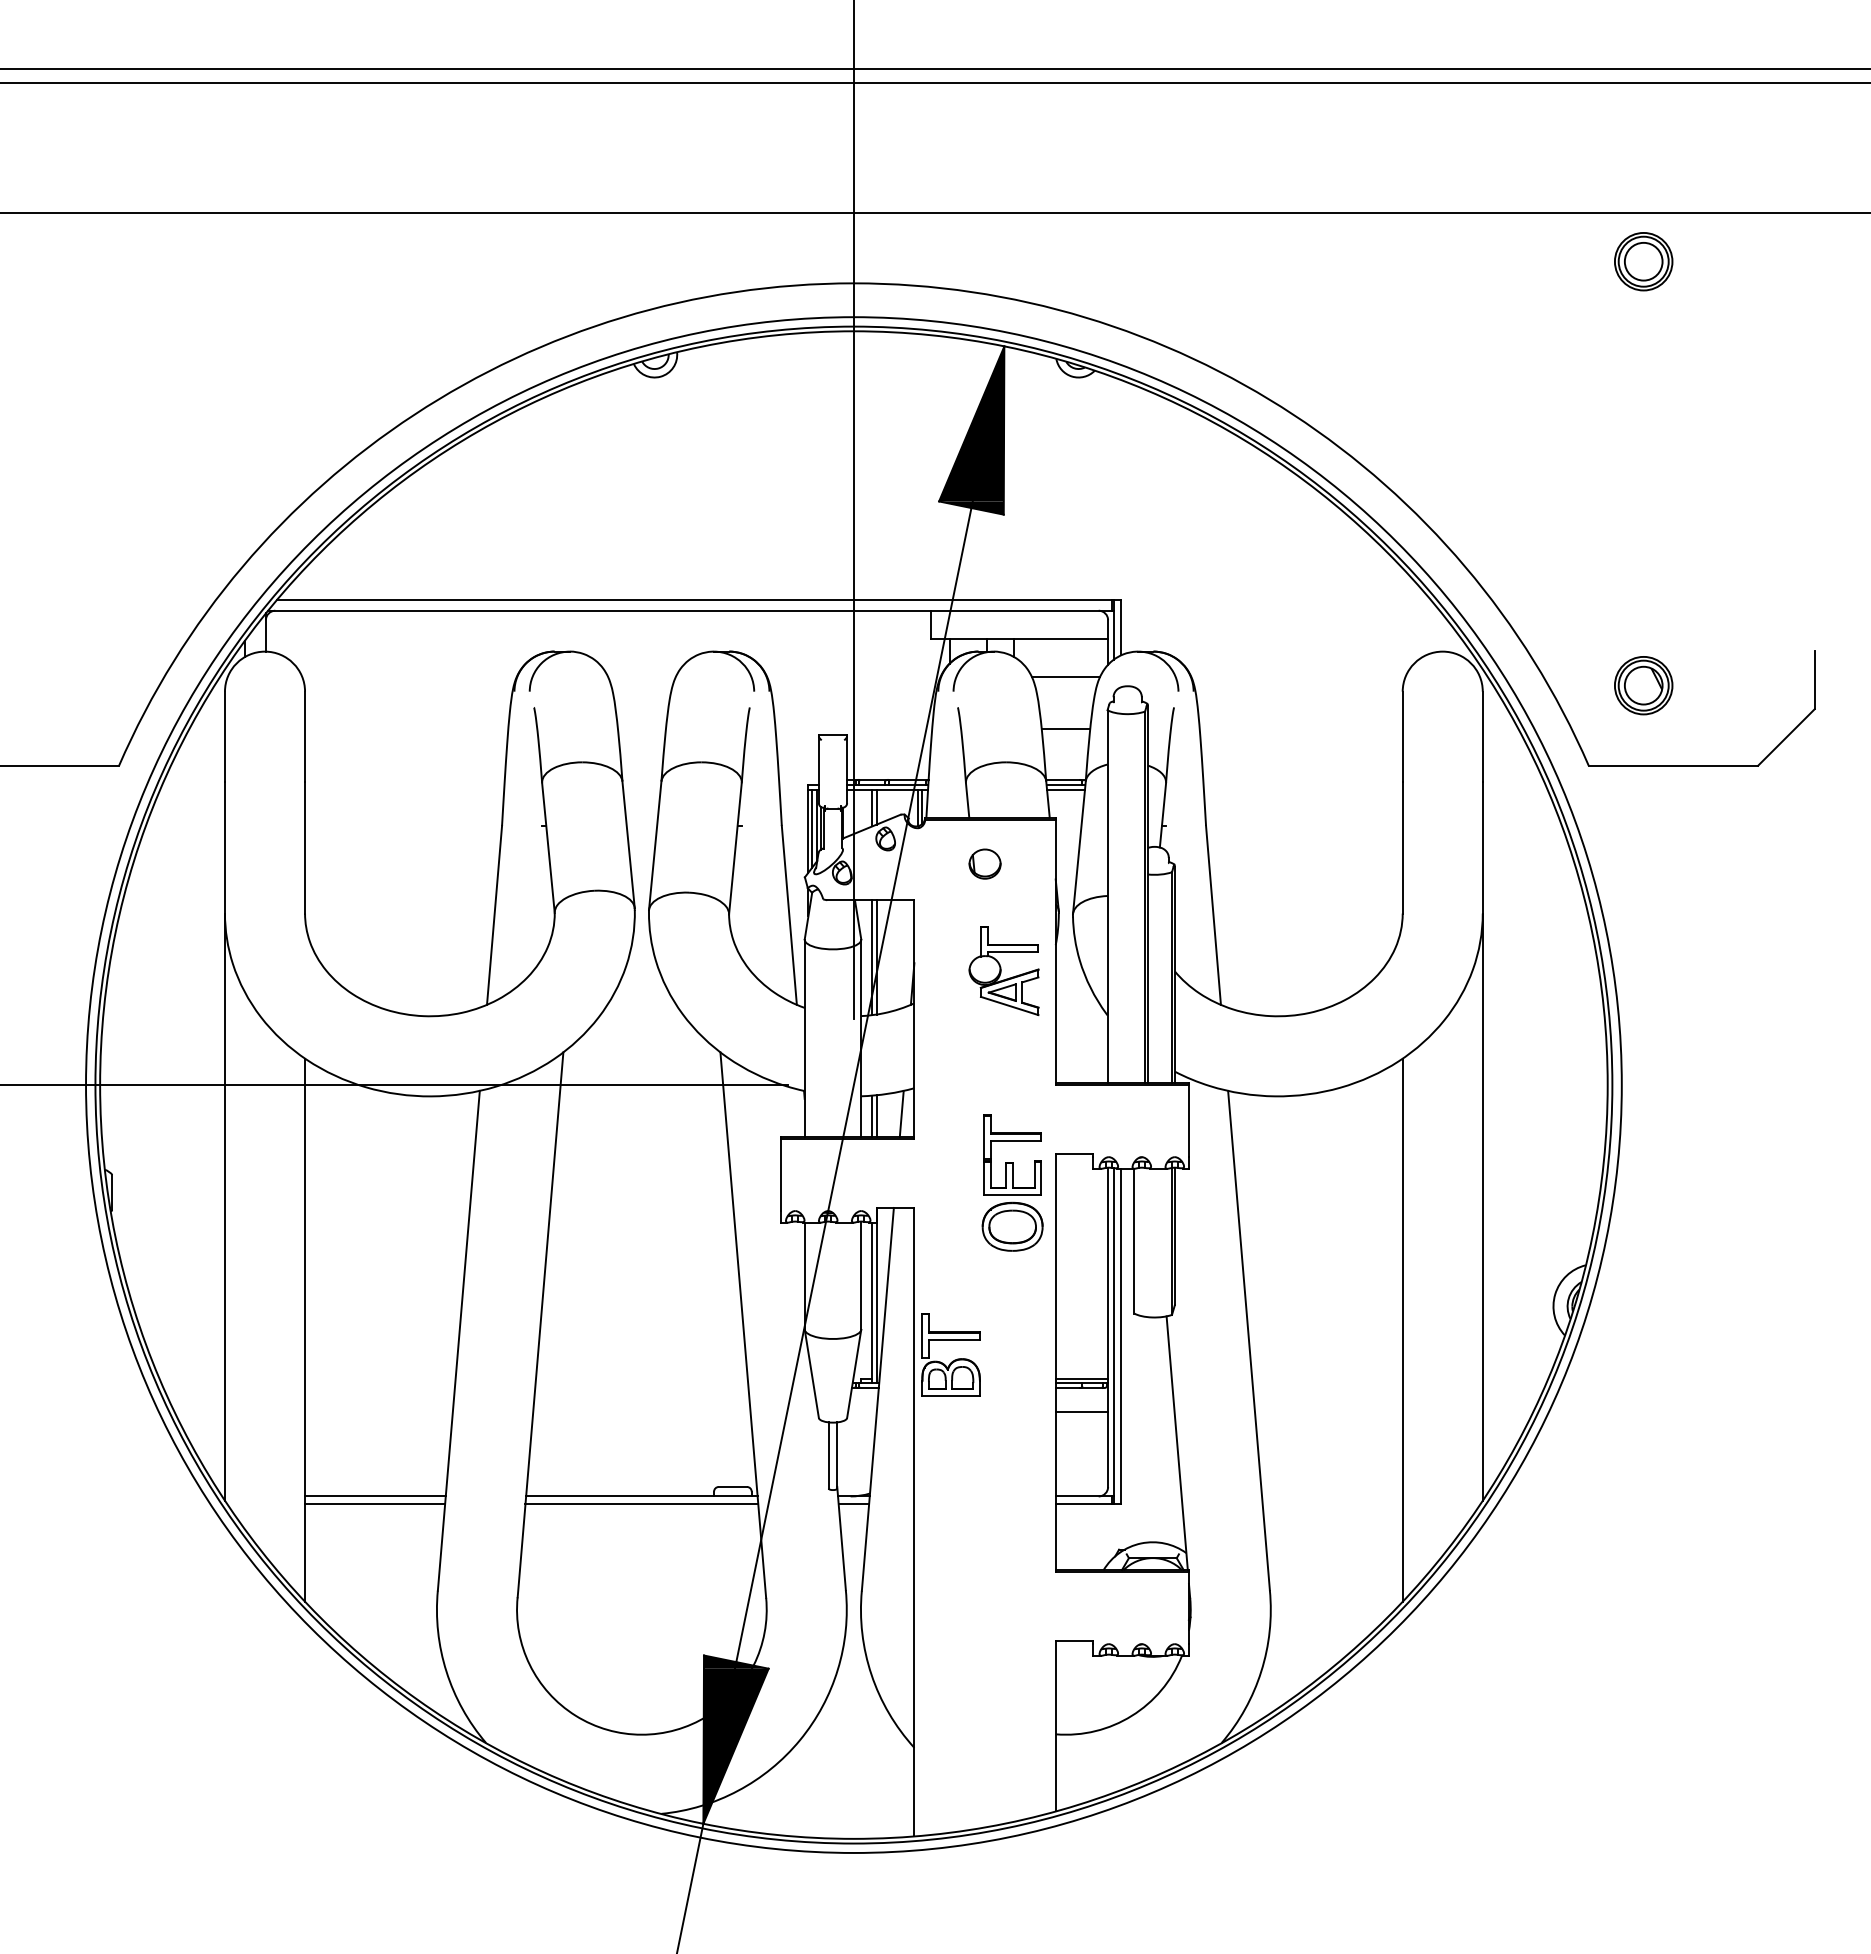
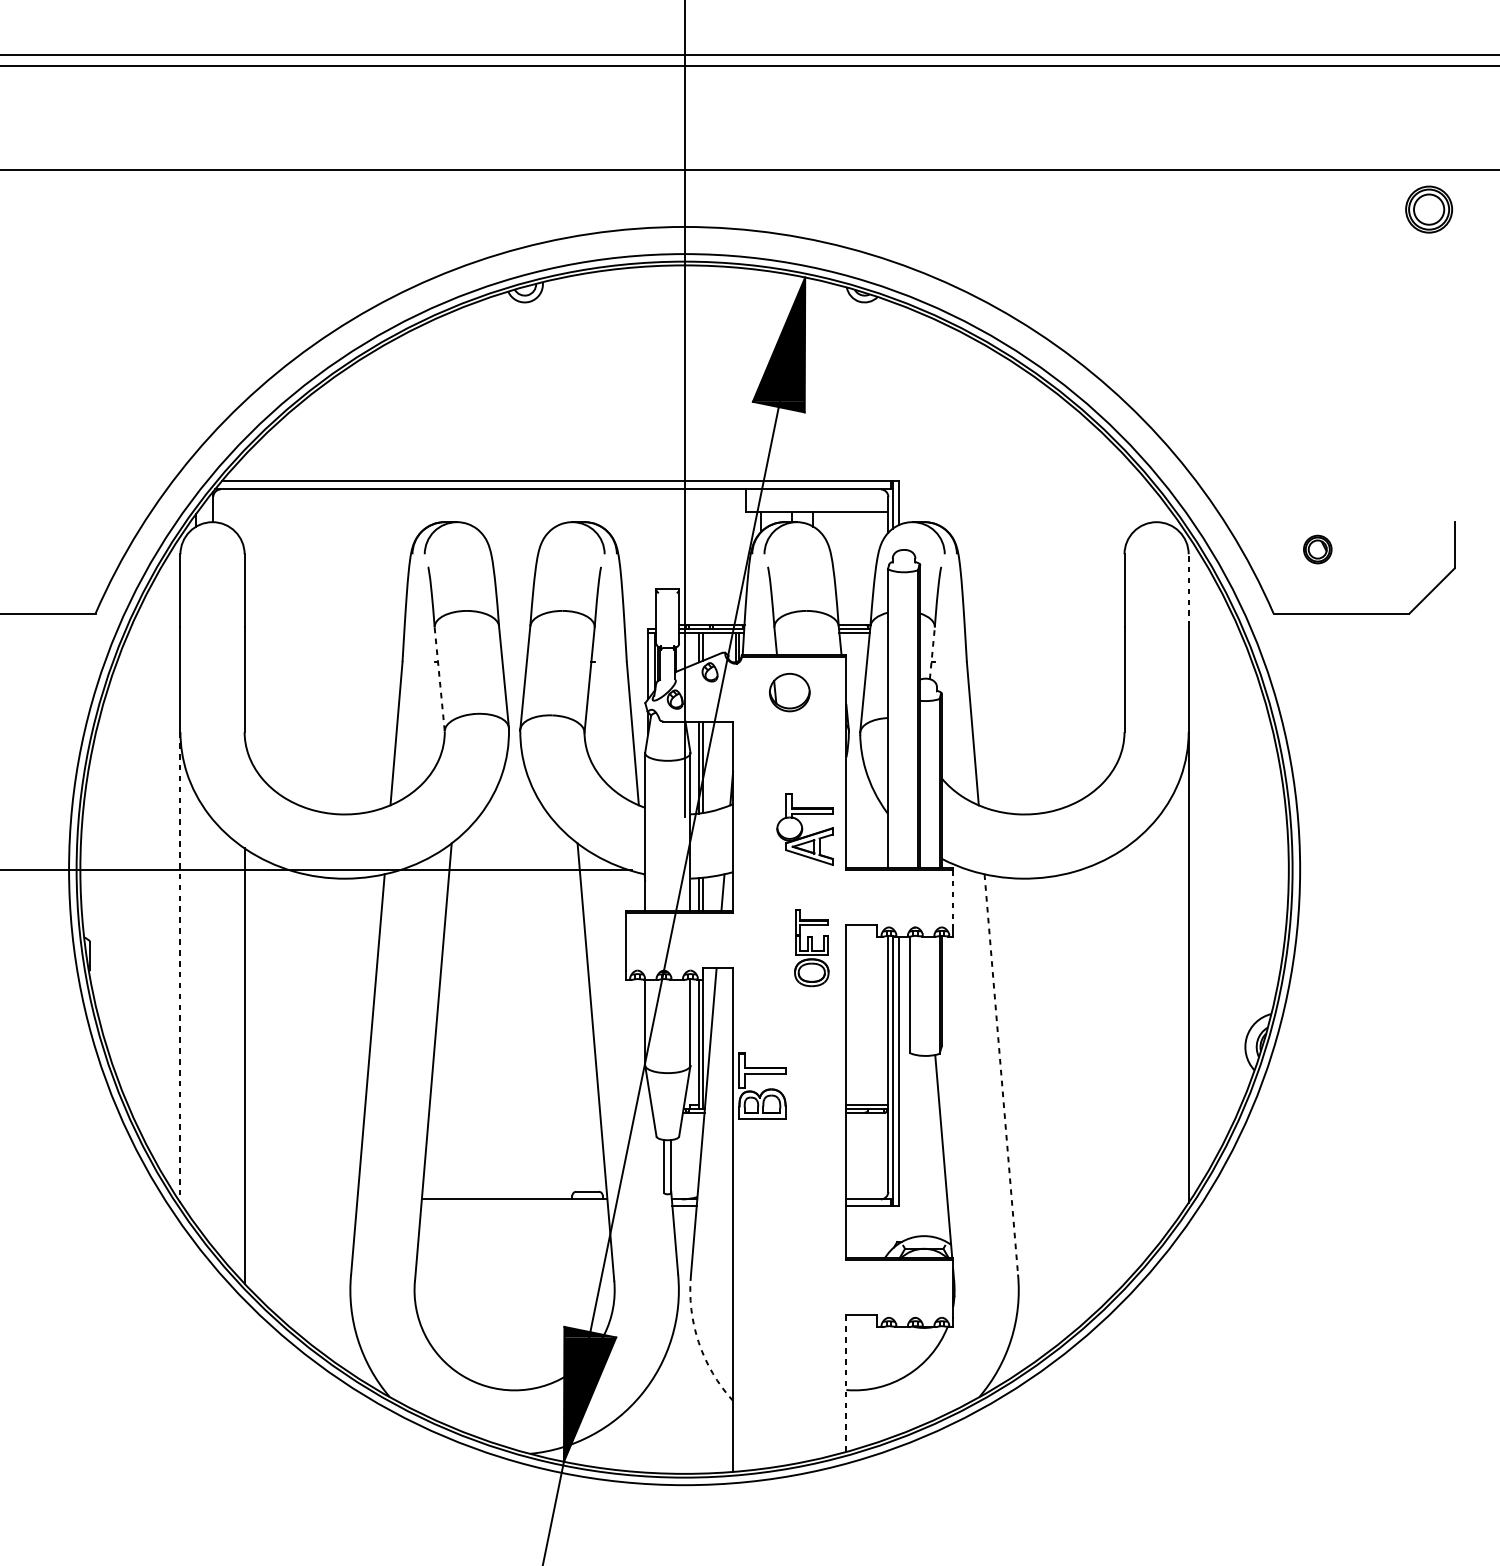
part: (1643, 261) -> (1428, 209), moved
line: (1065, 676) -> (854, 542), removed
part: (1643, 685) -> (1317, 549), size x0.6
line: (1065, 728) -> (854, 583), removed
line: (1482, 736) -> (1188, 590), solid -> dashed
line: (1163, 814) -> (932, 652), solid -> dashed
line: (812, 828) -> (651, 663), removed
line: (548, 848) -> (439, 679), solid -> dashed
part: (984, 863) -> (789, 692), size x1.6
part: (1003, 971) -> (804, 829), moved
line: (1188, 1121) -> (952, 898), solid -> dashed
part: (1012, 1182) -> (811, 947), size x0.7
line: (224, 1207) -> (180, 967), solid -> dashed
line: (1402, 1329) -> (1124, 1065), removed
line: (1249, 1340) -> (1001, 1074), solid -> dashed
line: (1081, 1411) -> (867, 1131), removed
line: (375, 1496) -> (301, 1199), removed
line: (375, 1504) -> (301, 1205), removed
line: (641, 1504) -> (514, 1205), removed
arc: (871, 1674) -> (698, 1342), solid -> dashed
line: (1055, 1726) -> (846, 1383), solid -> dashed

